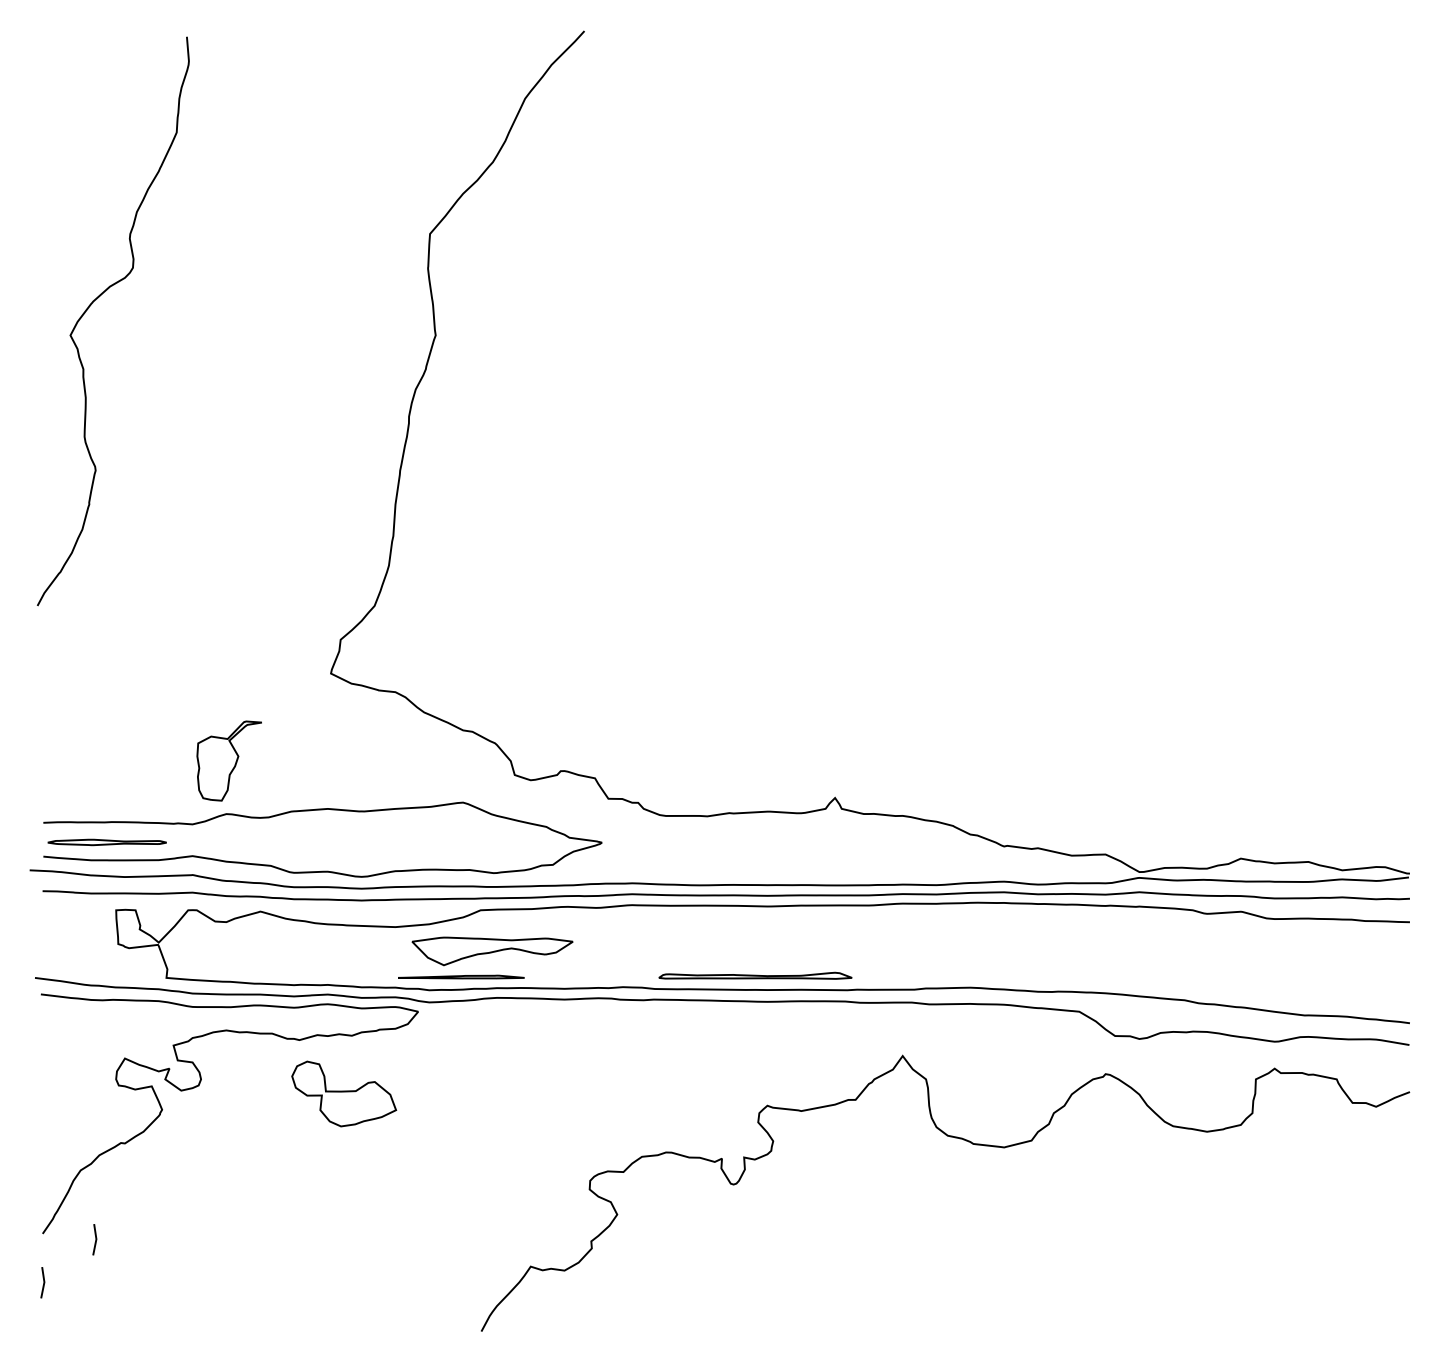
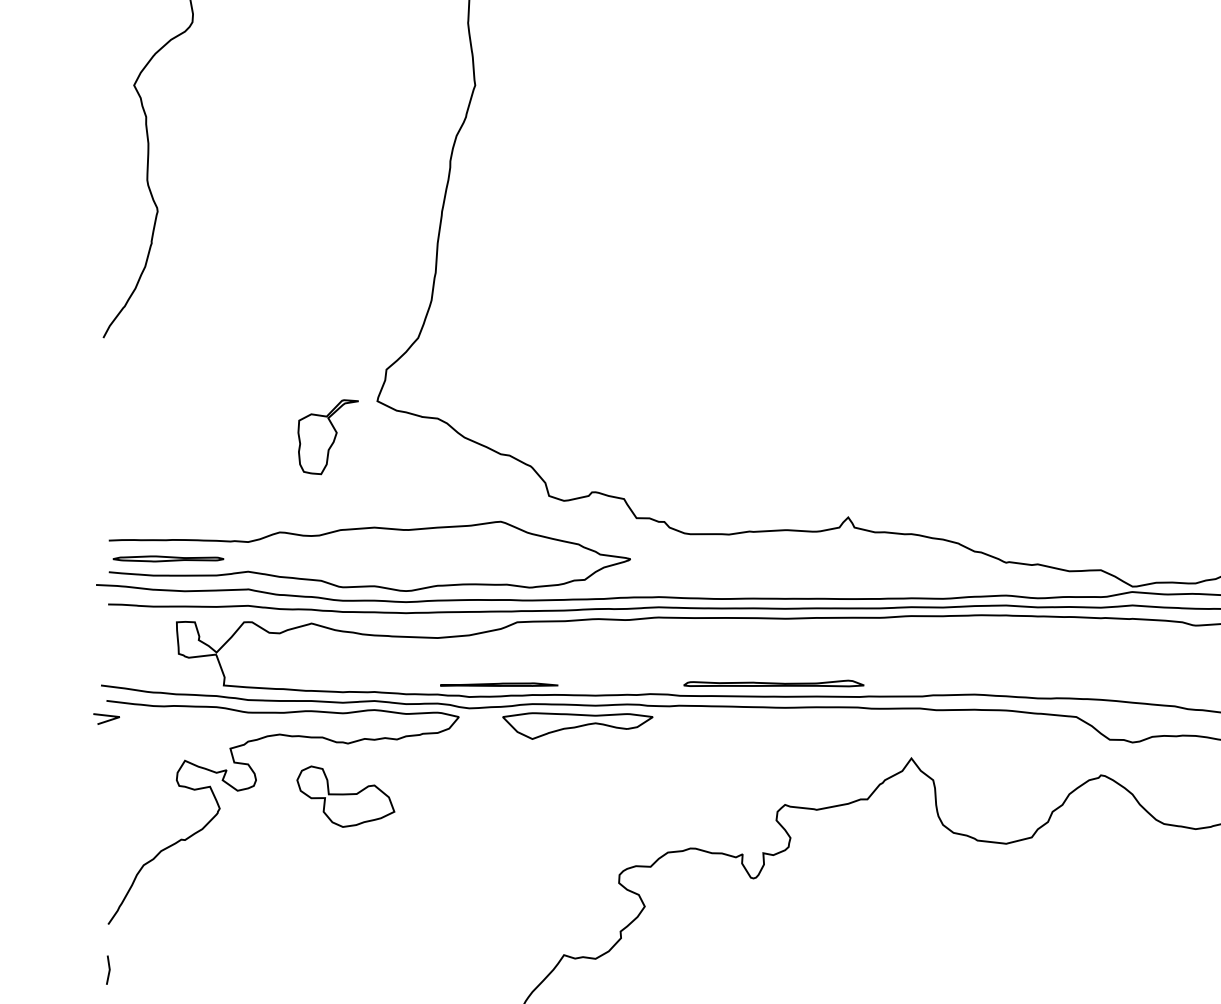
part: (228, 760) -> (327, 436), moved
part: (492, 951) -> (577, 726), moved
line: (40, 1015) -> (106, 720), added
part: (344, 1093) -> (346, 796), moved
line: (95, 1239) -> (157, 929), removed

